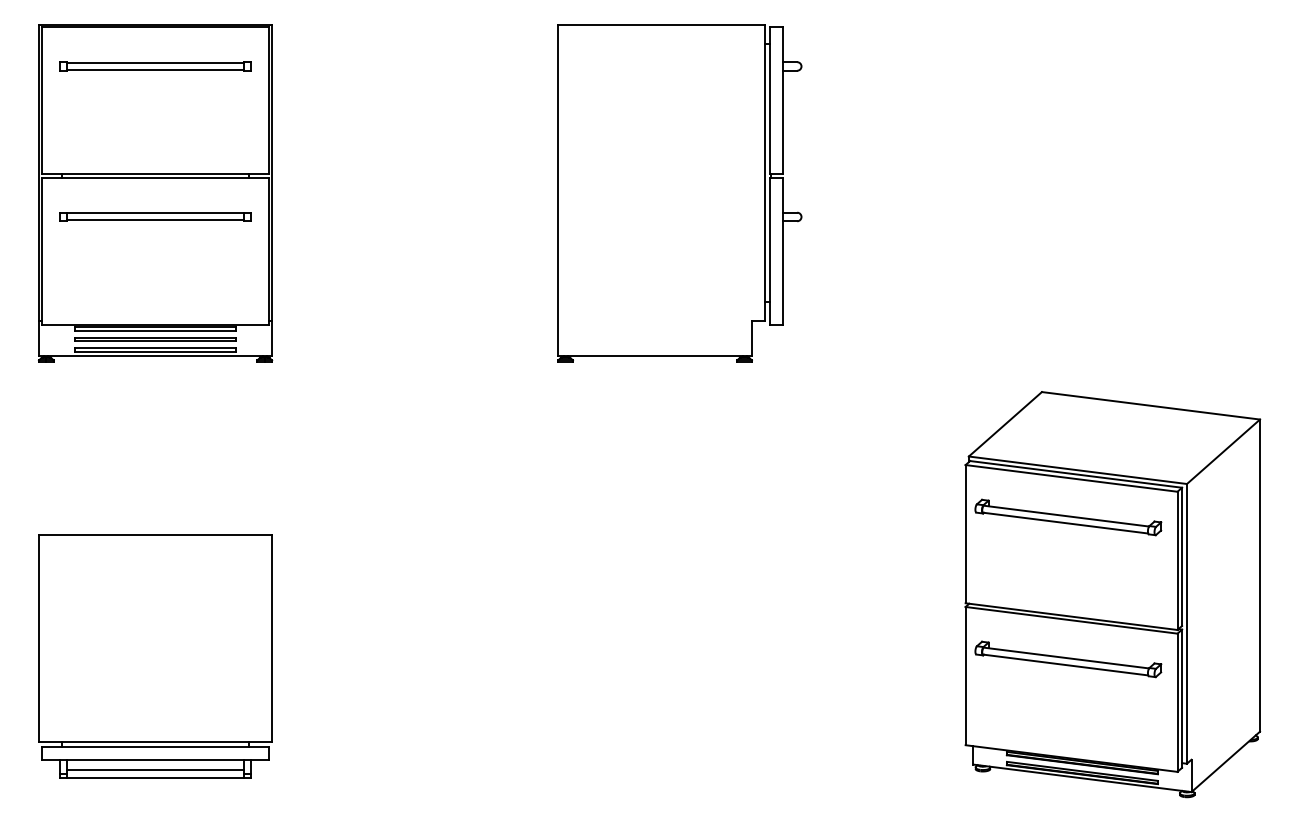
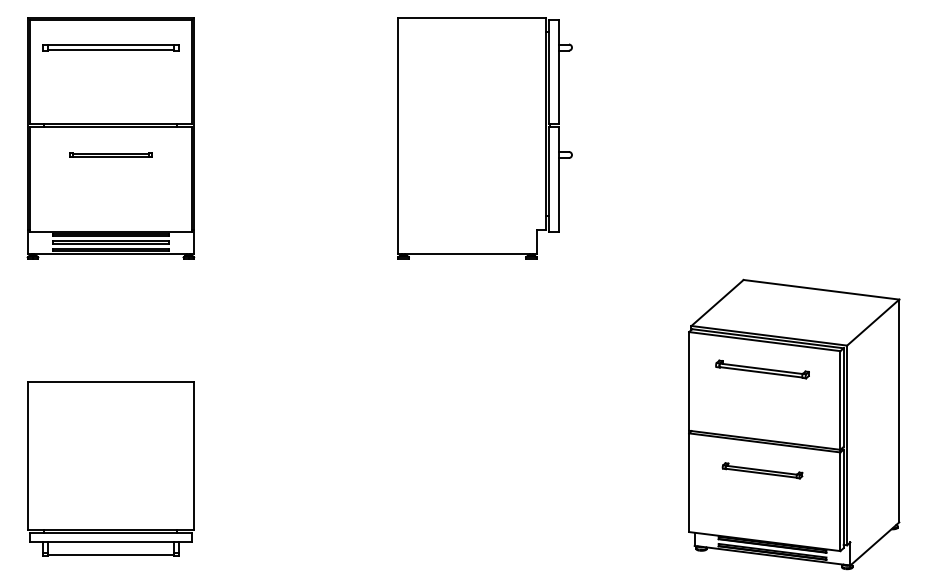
part: (155, 216) -> (110, 154), size x0.6
part: (1068, 517) -> (762, 369), size x0.7
part: (1068, 659) -> (762, 470), size x0.6
line: (155, 770) -> (110, 550), removed

